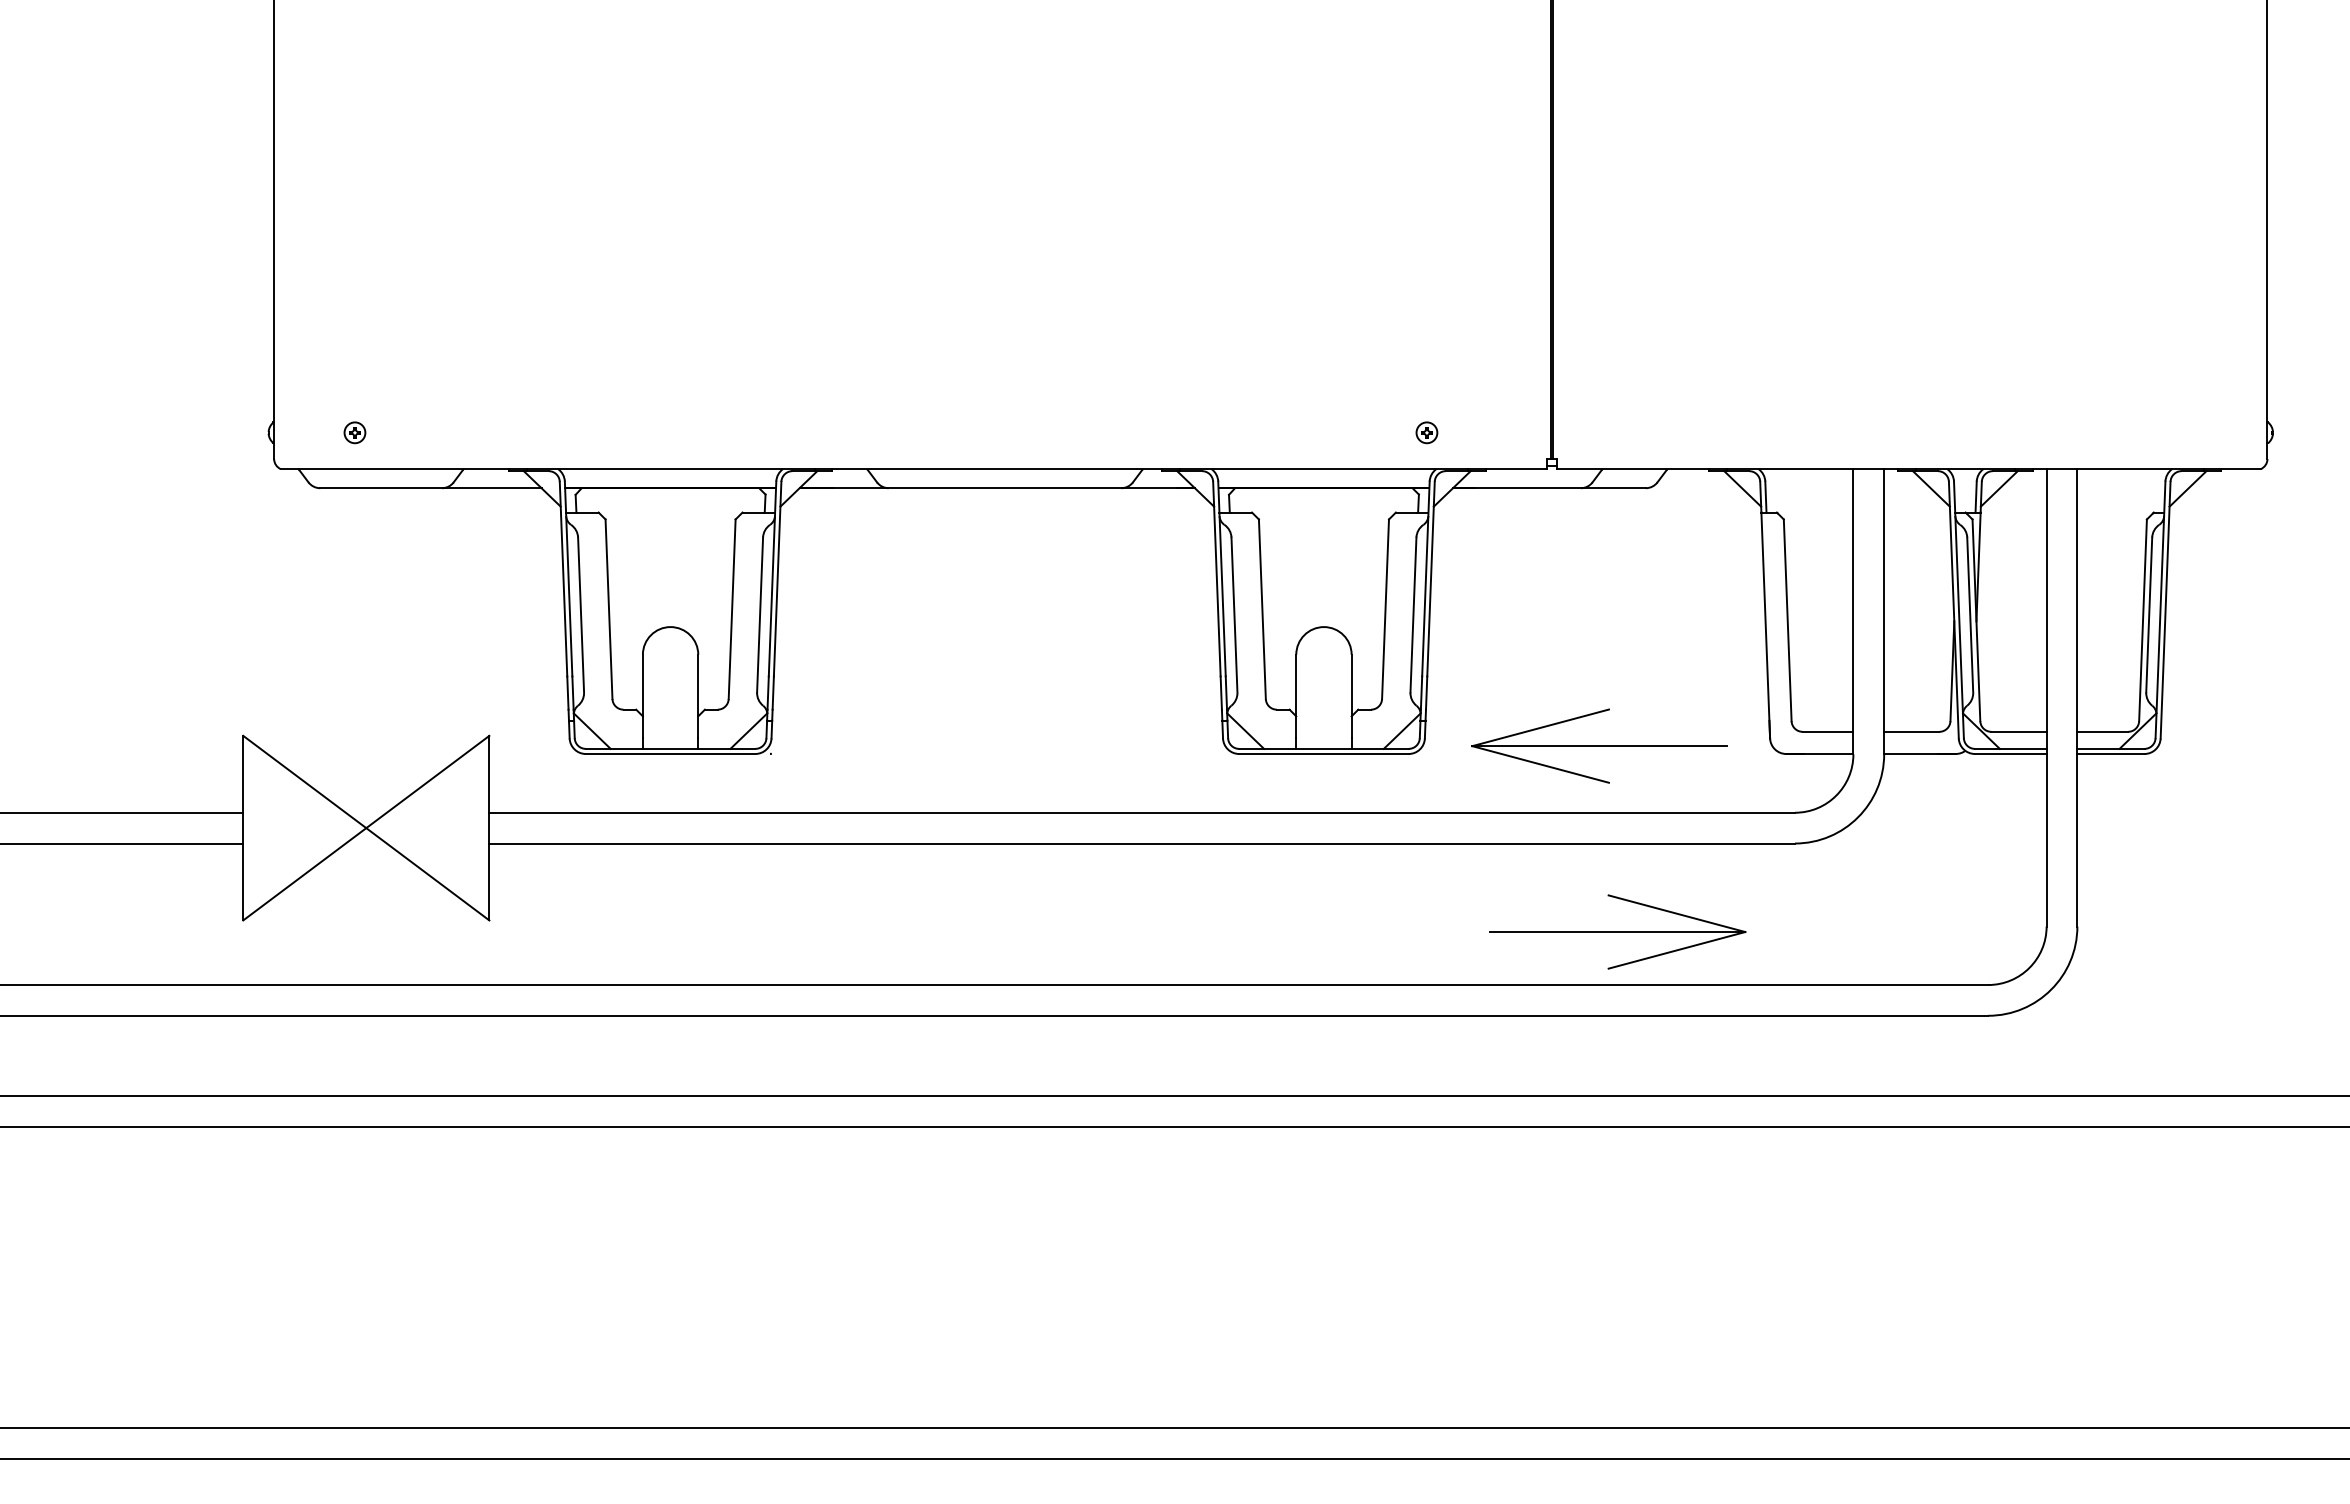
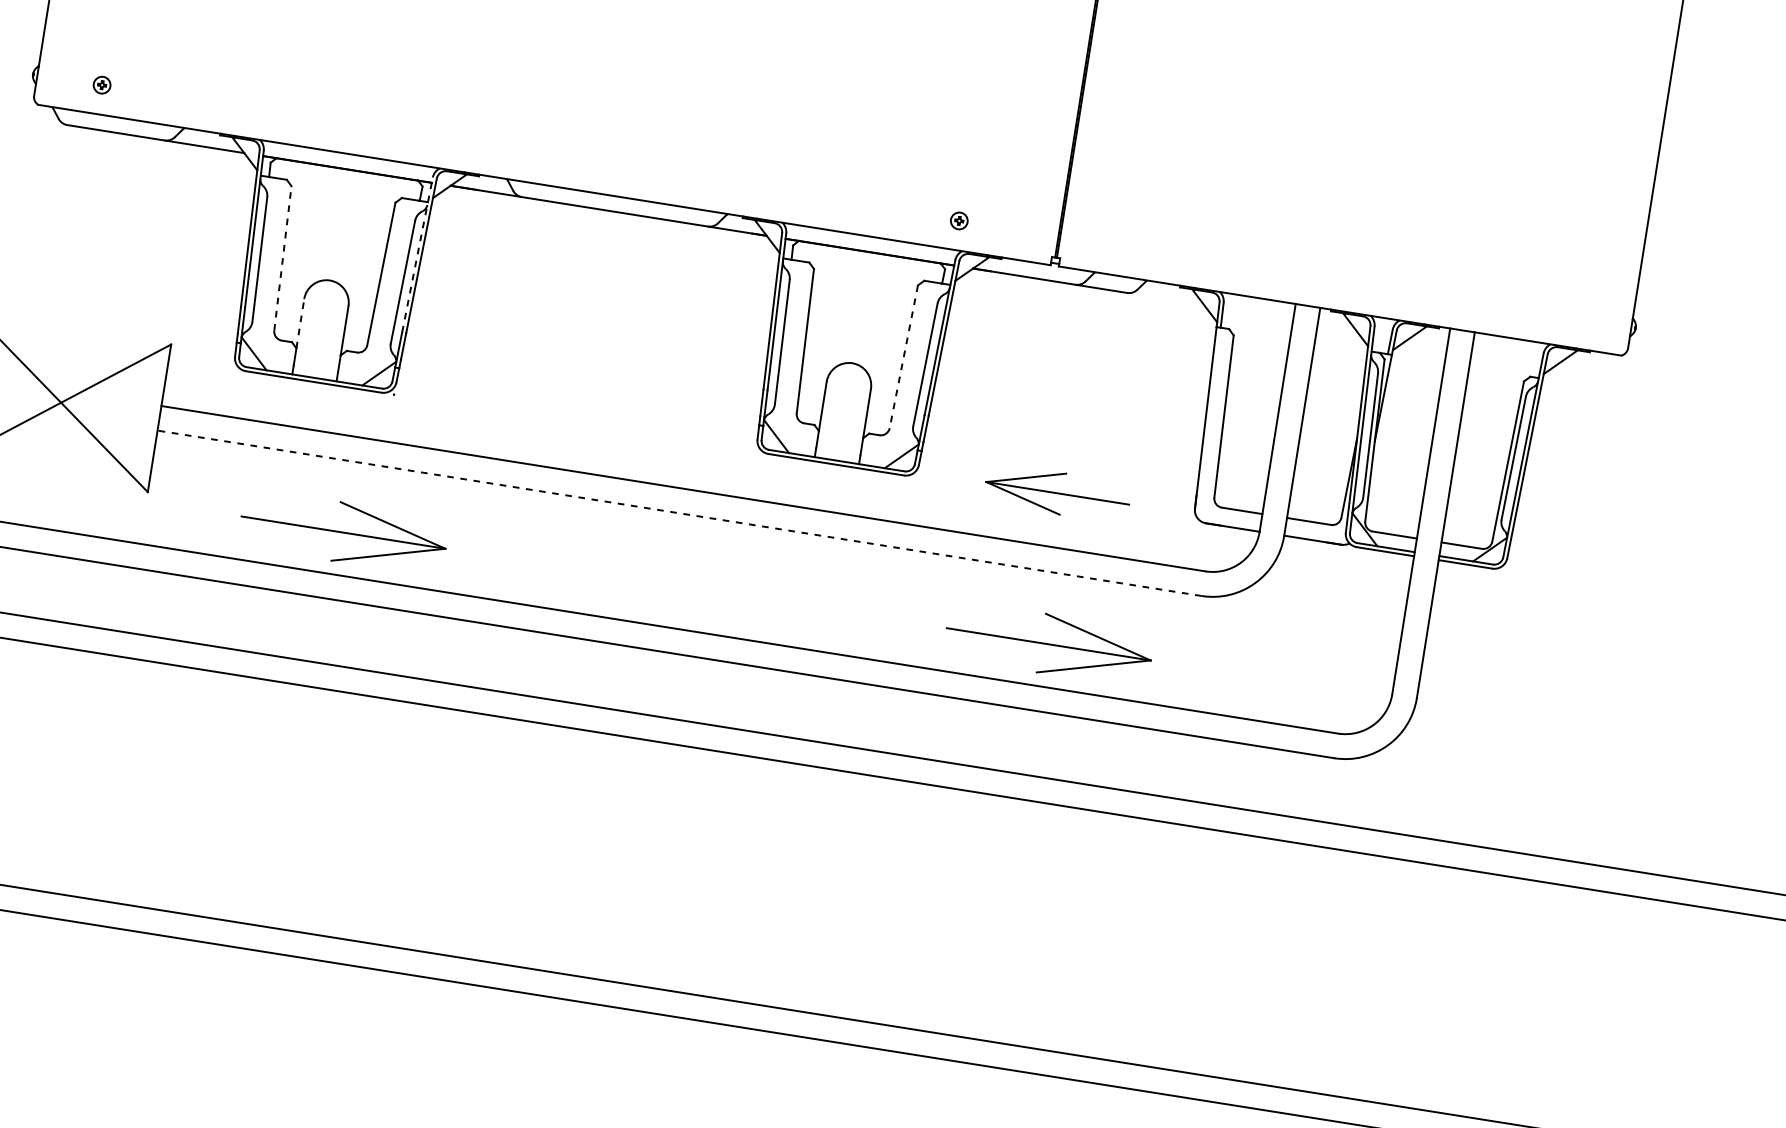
line: (772, 579) -> (417, 255), solid -> dashed
line: (609, 609) -> (283, 258), solid -> dashed
line: (1385, 609) -> (903, 356), solid -> dashed
line: (642, 685) -> (300, 323), solid -> dashed
part: (1599, 745) -> (1057, 492), size x0.7
line: (1142, 843) -> (679, 513), solid -> dashed
part: (735, 931) -> (343, 532), added

